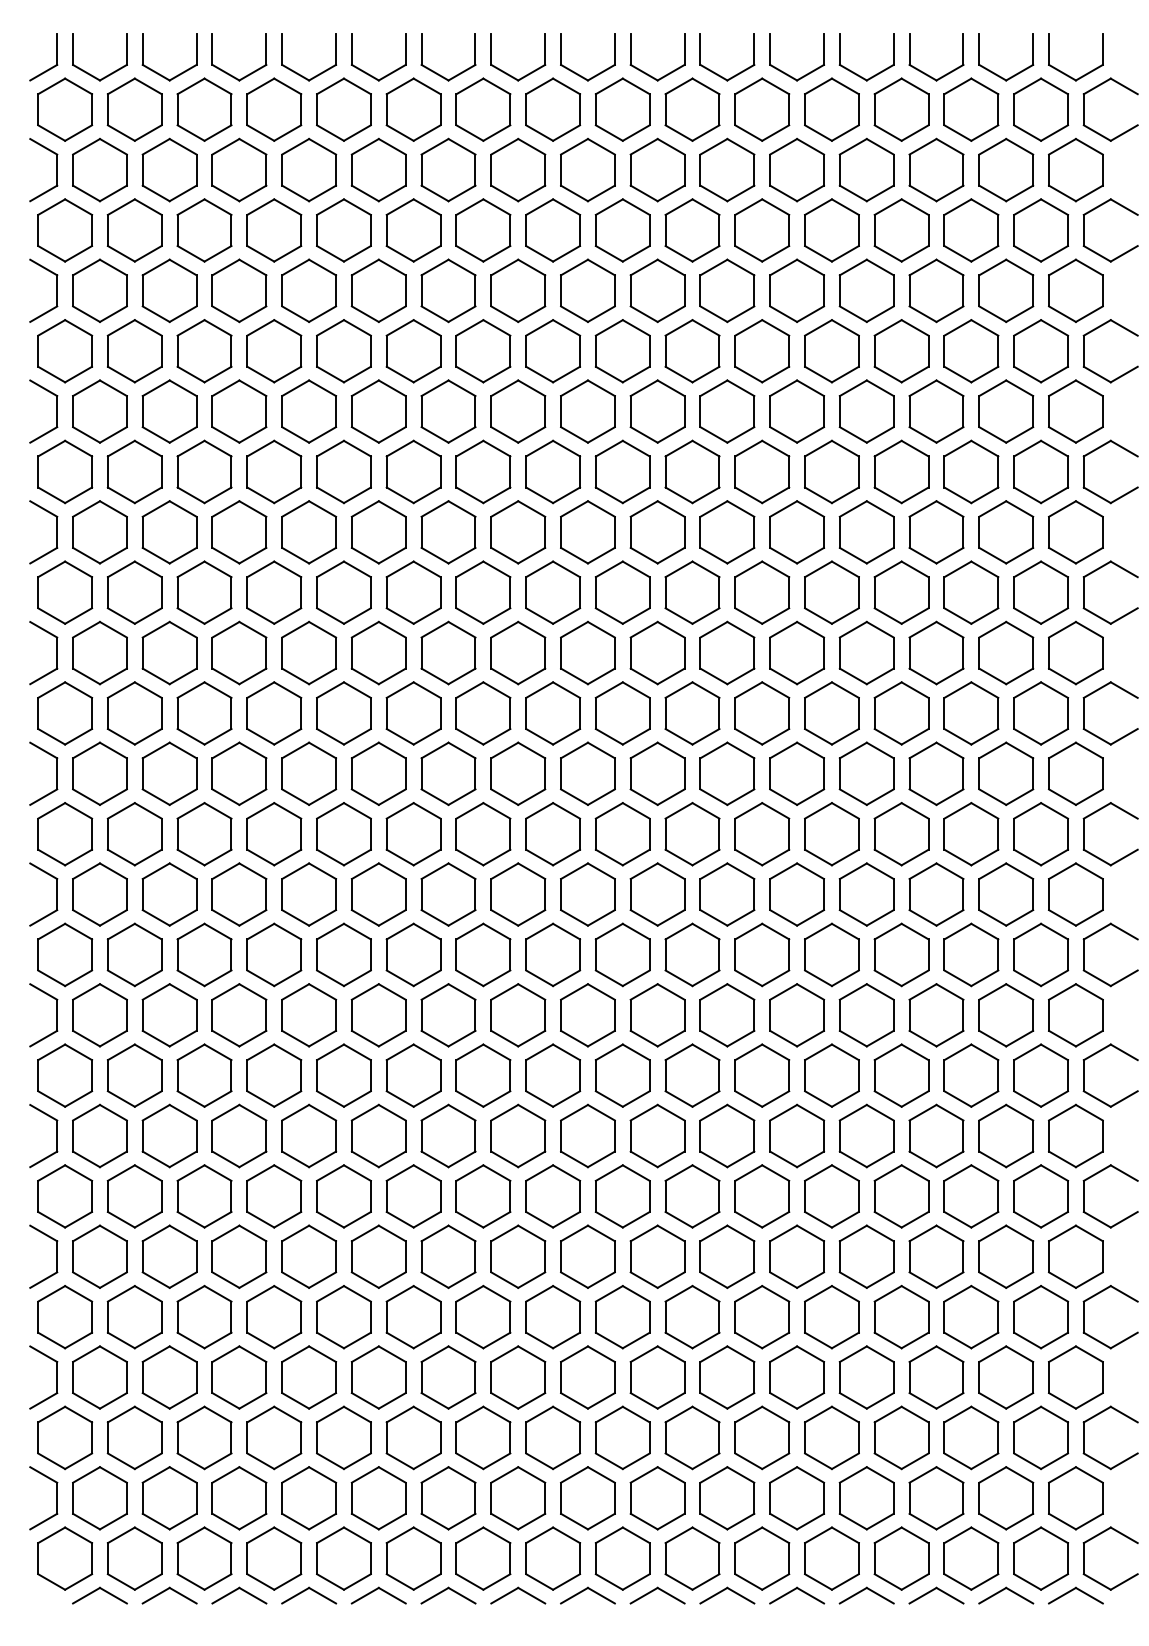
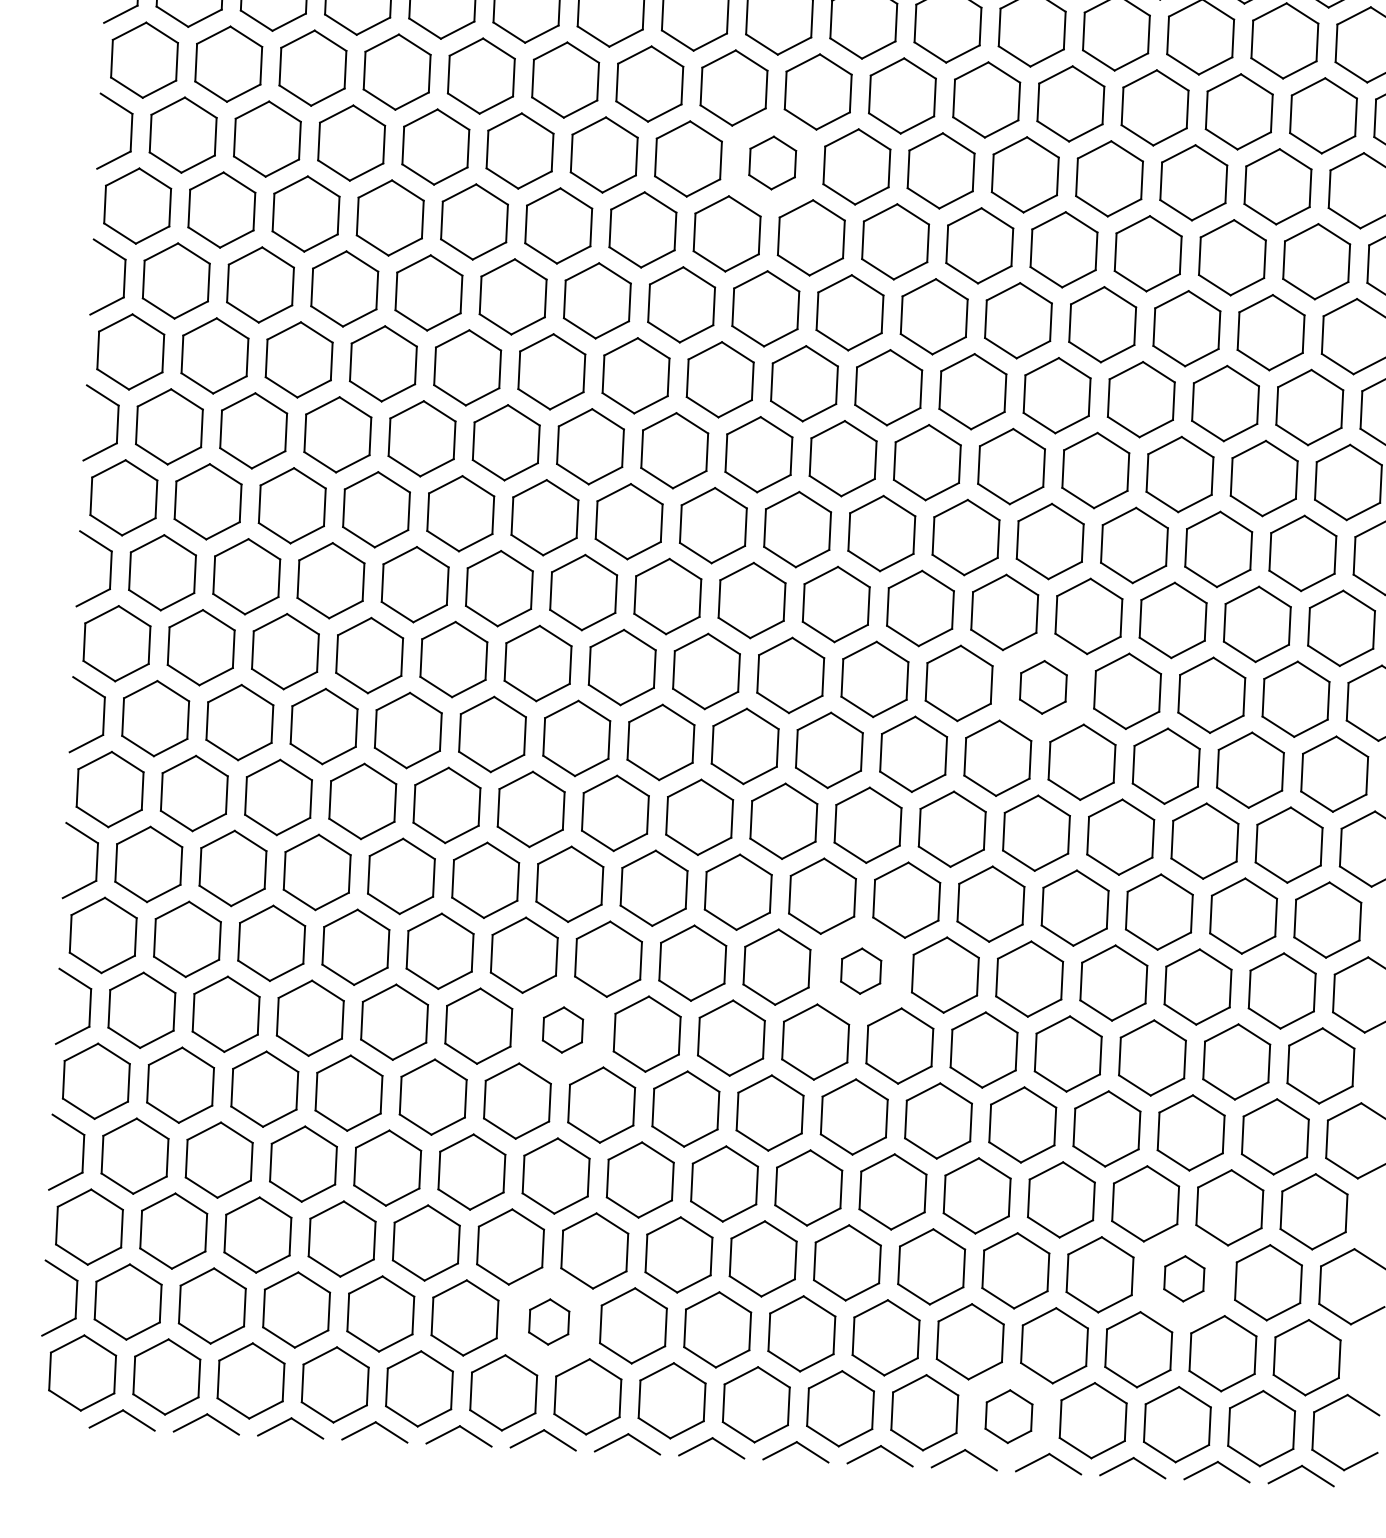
part: (587, 532) -> (772, 163), size x0.7
part: (831, 954) -> (1042, 686), size x0.7
part: (692, 1196) -> (861, 971), size x0.6
part: (448, 1256) -> (562, 1029), size x0.6
part: (971, 1437) -> (1184, 1278), size x0.6
part: (448, 1498) -> (549, 1322), size x0.6
part: (831, 1558) -> (1008, 1416), size x0.7

